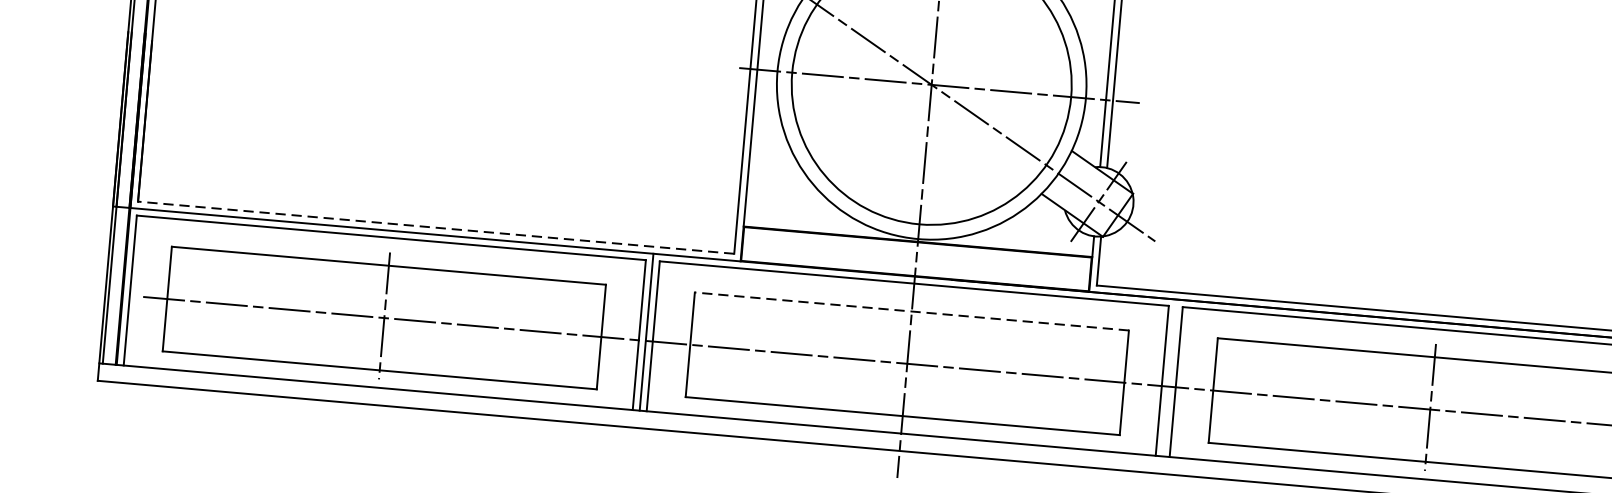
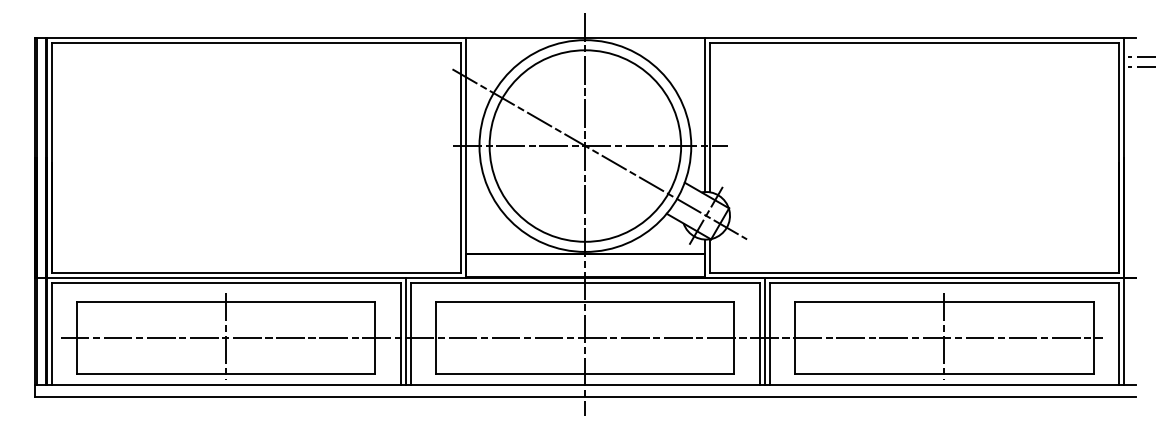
line: (436, 227) -> (256, 272), dashed -> solid
line: (910, 311) -> (584, 301), dashed -> solid
line: (1168, 377) -> (764, 331), added

